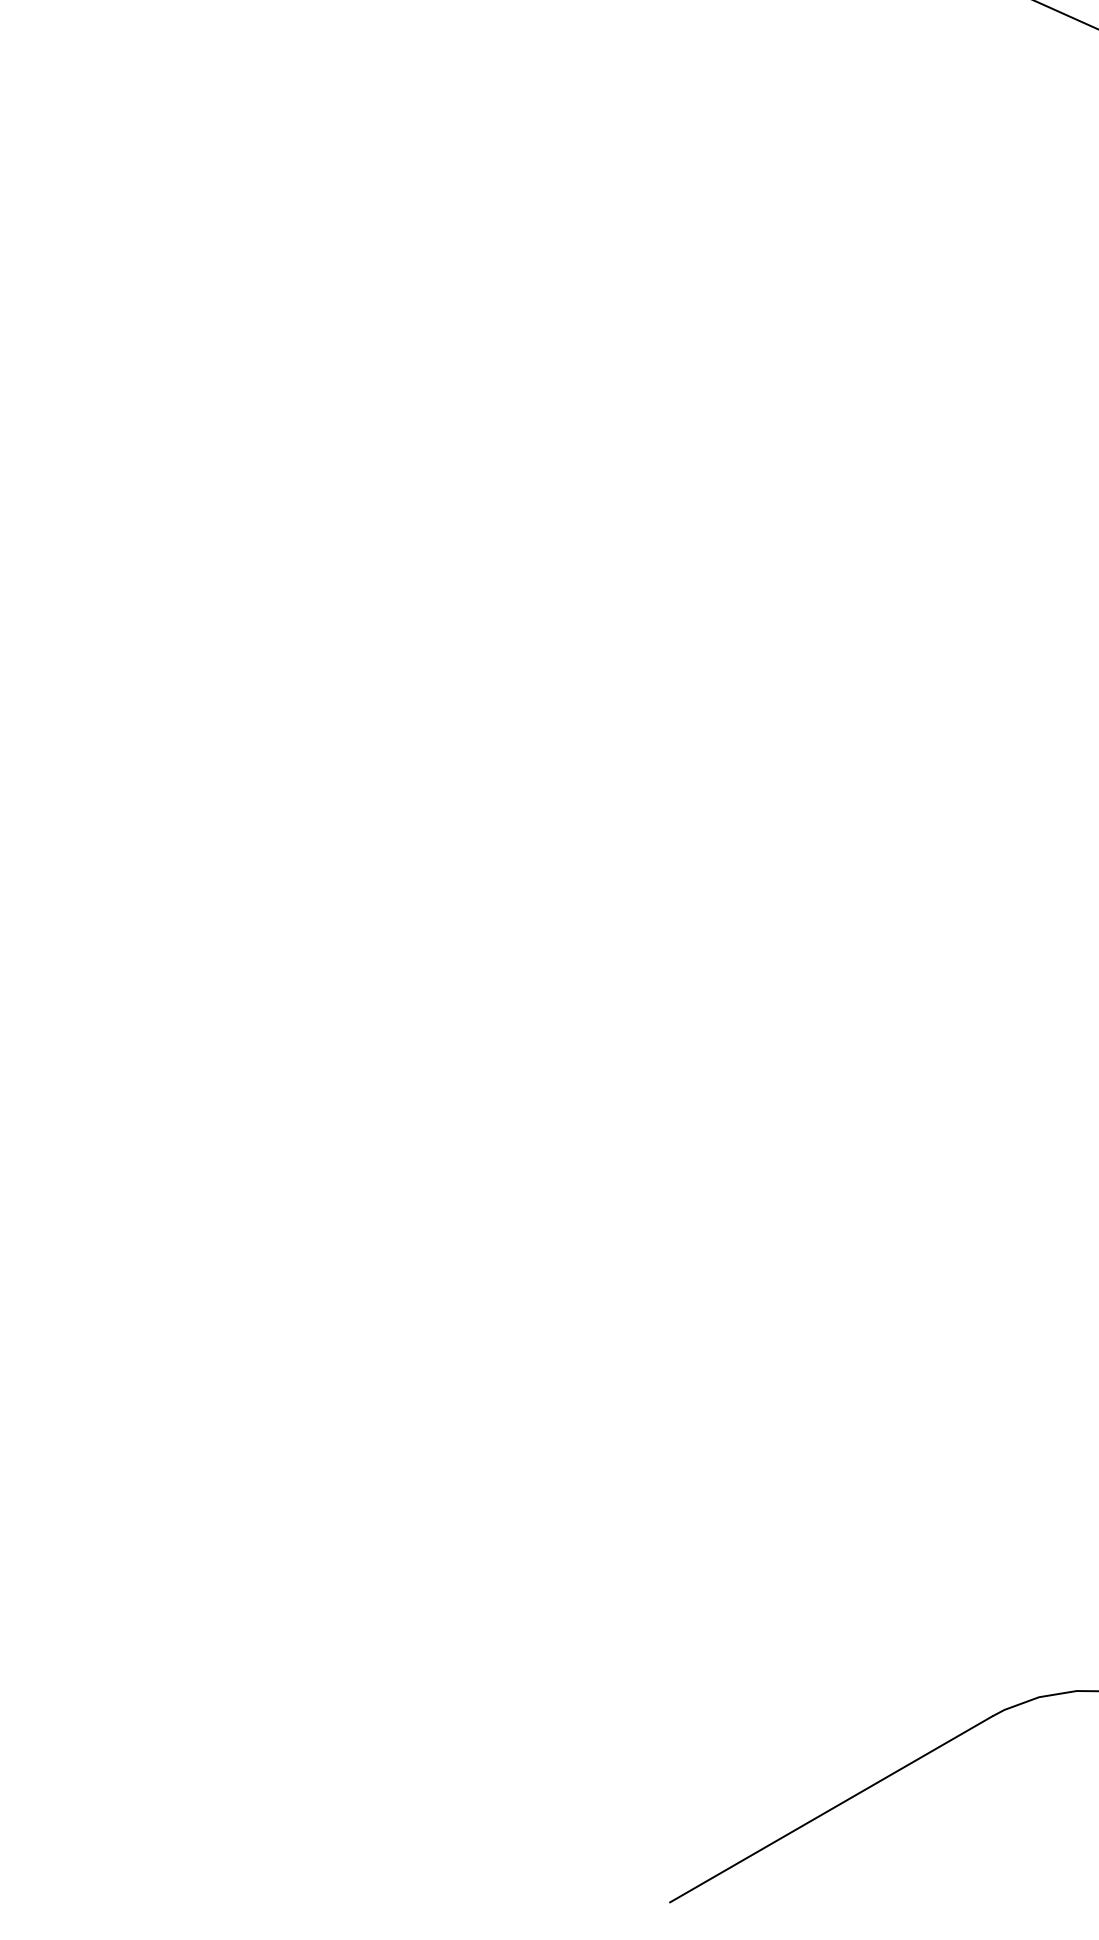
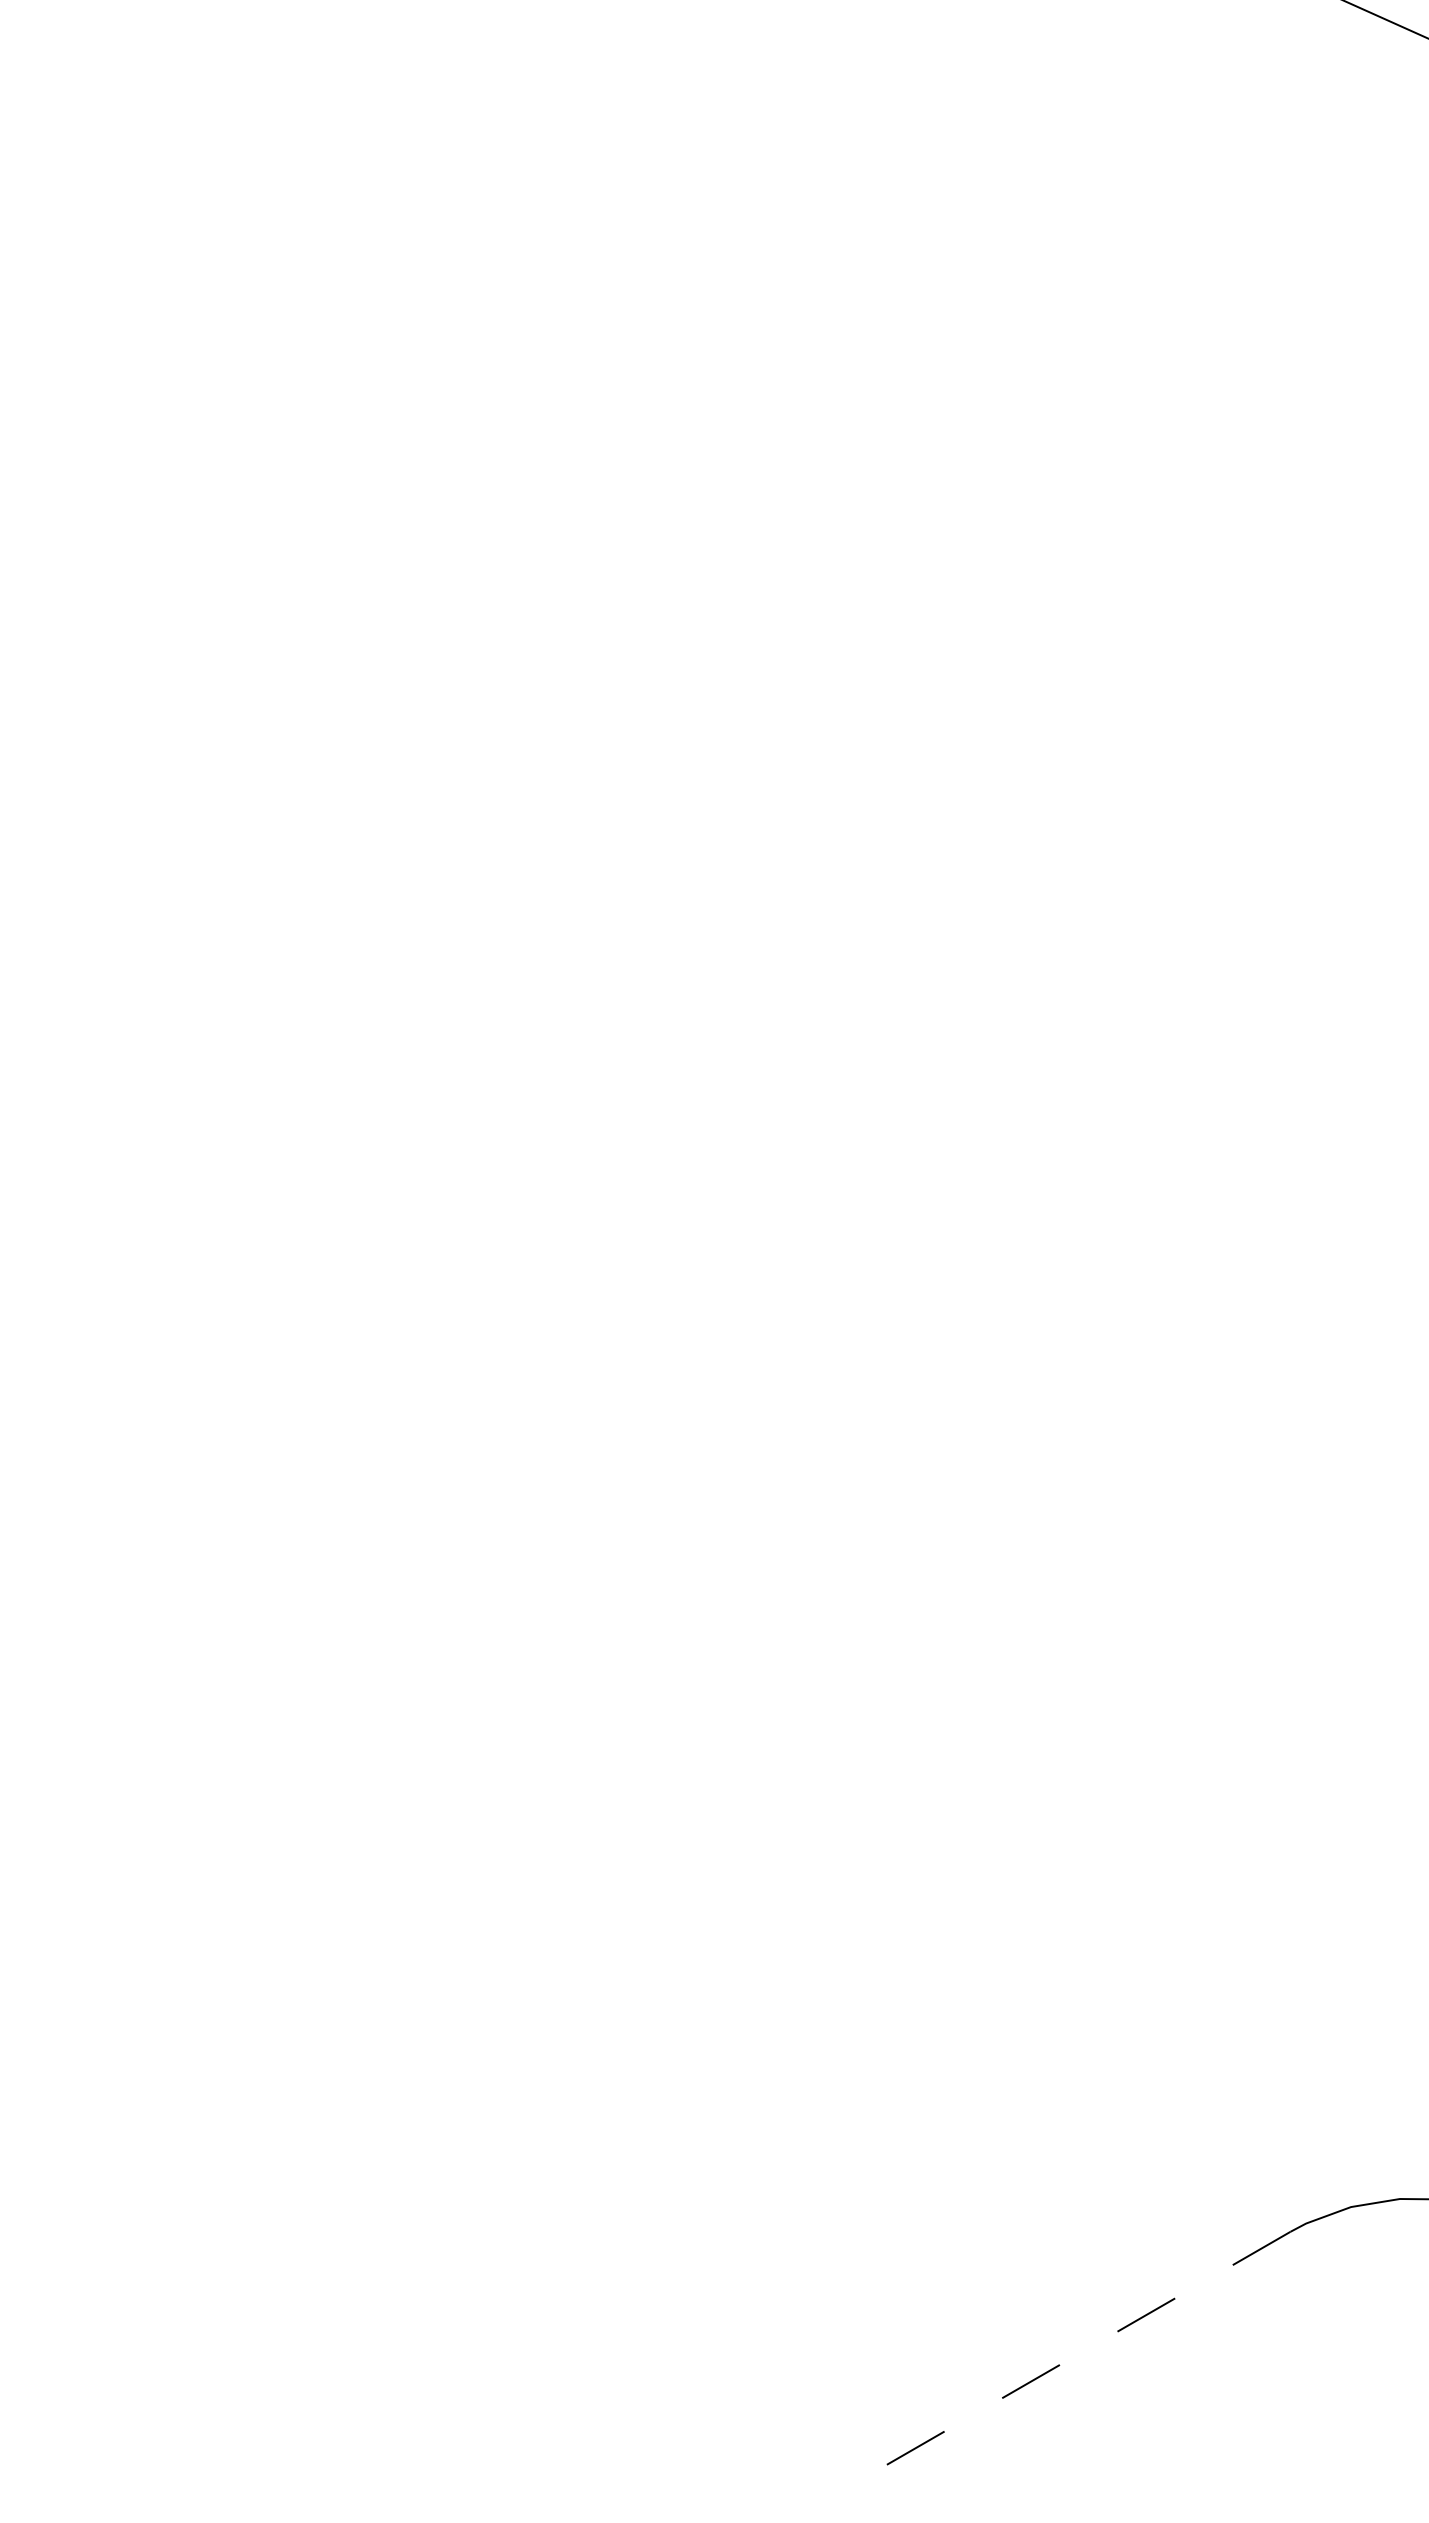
line: (830, 1809) -> (1080, 2352), solid -> dashed

